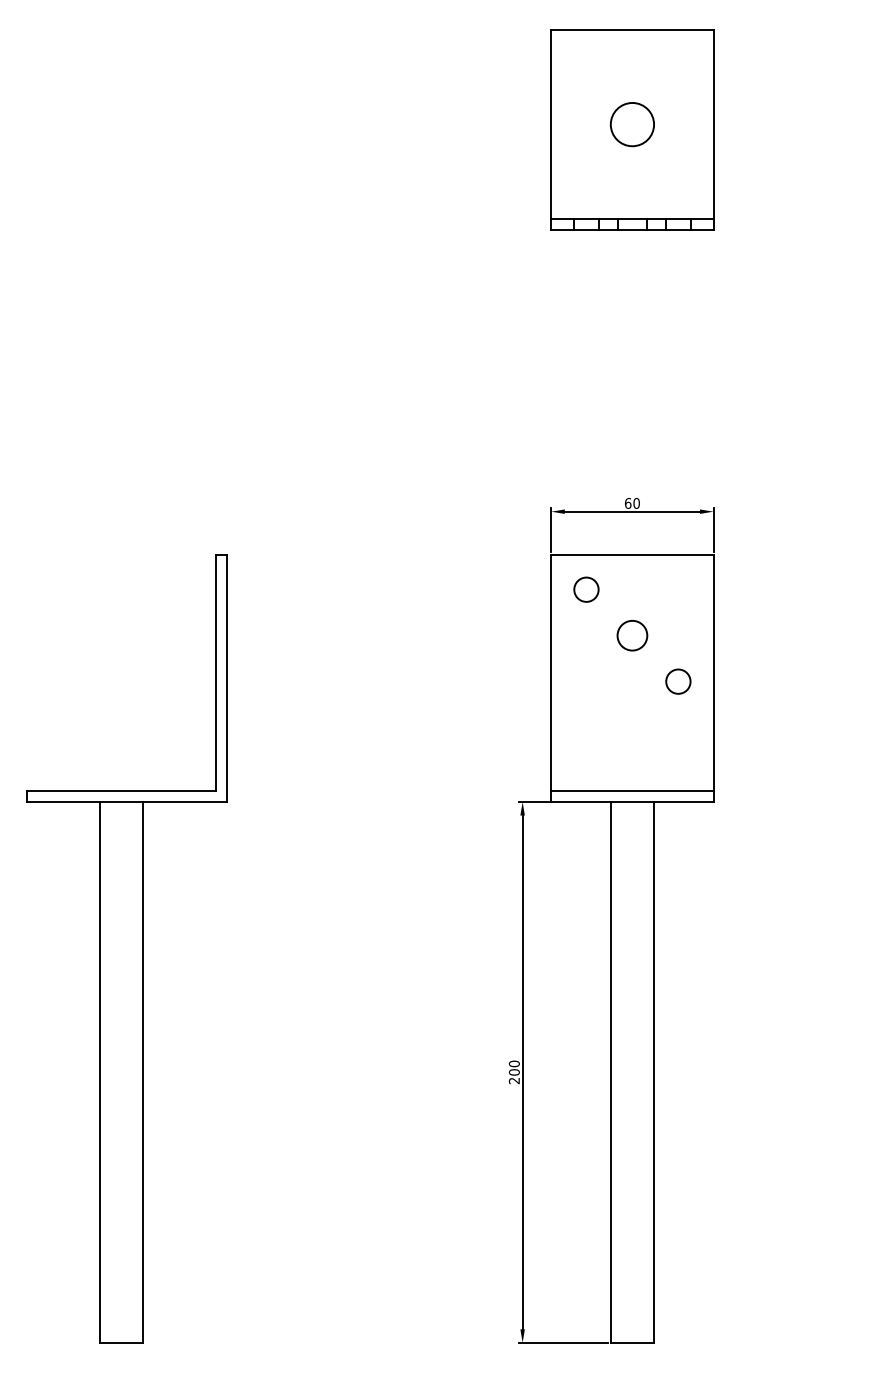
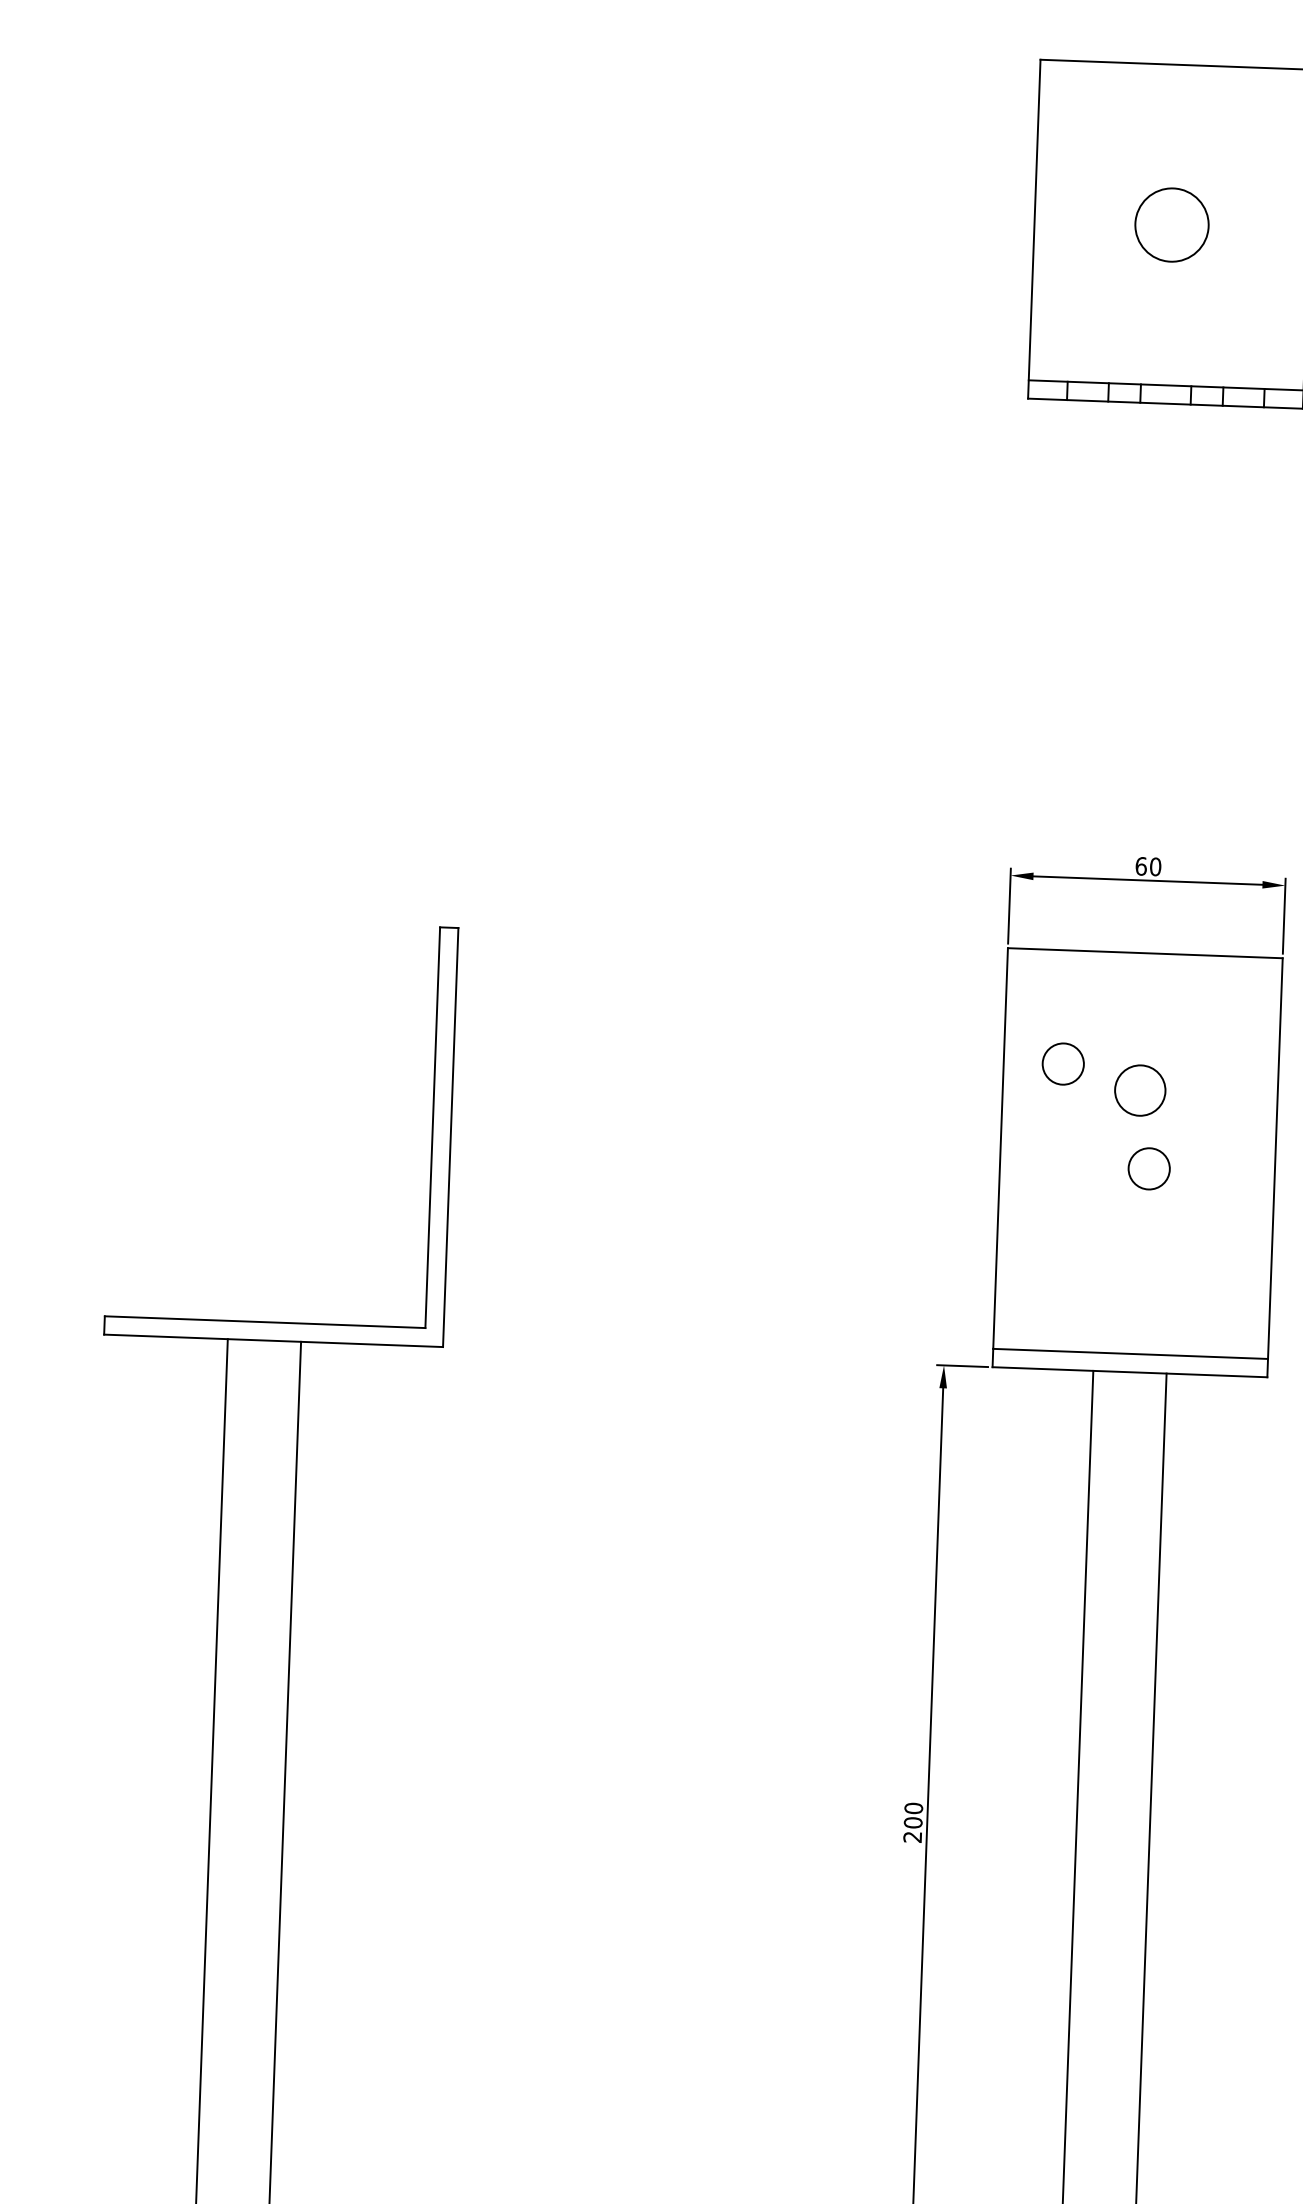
circle: (586, 589) -> (1063, 1063), moved
circle: (678, 681) -> (1149, 1168), moved

